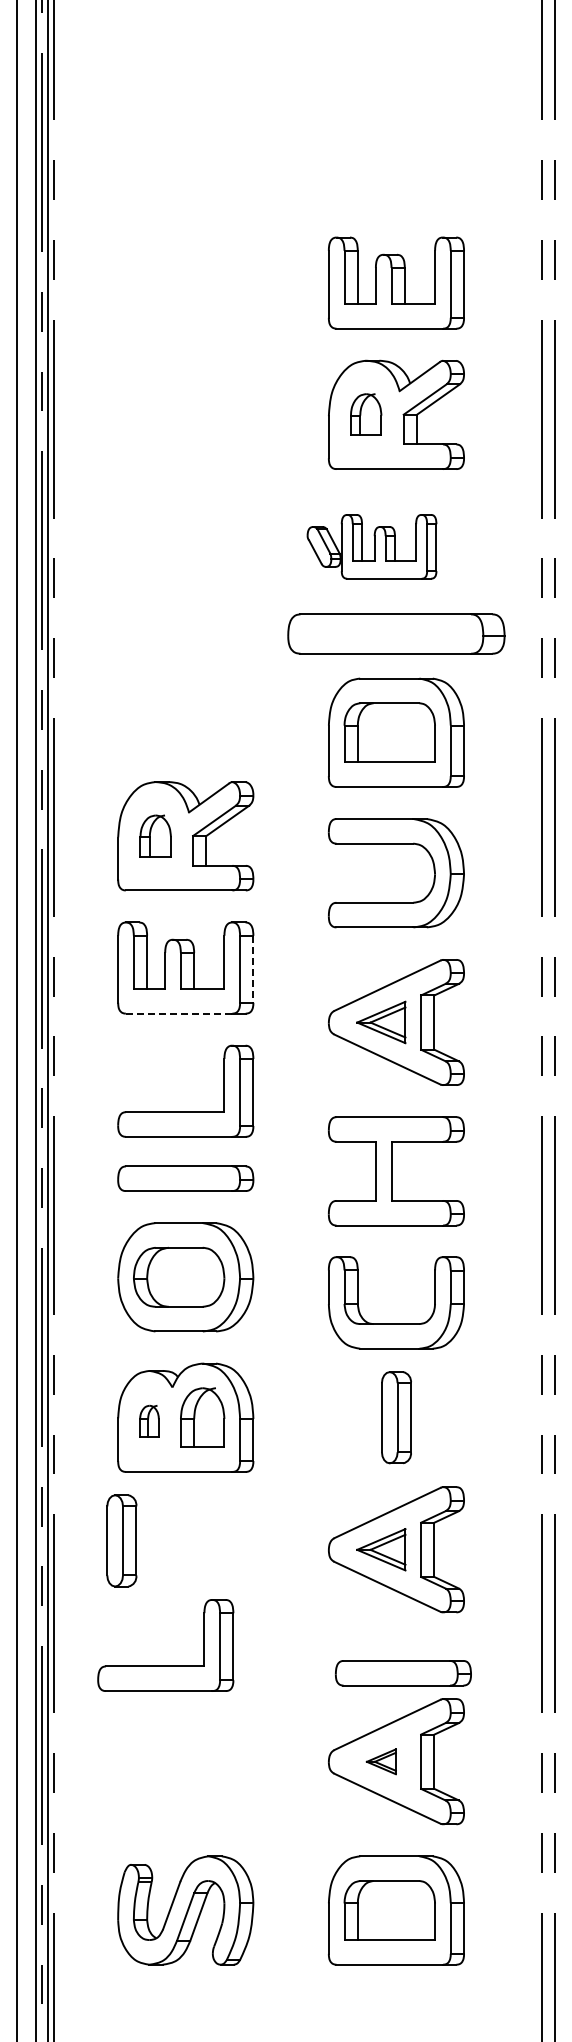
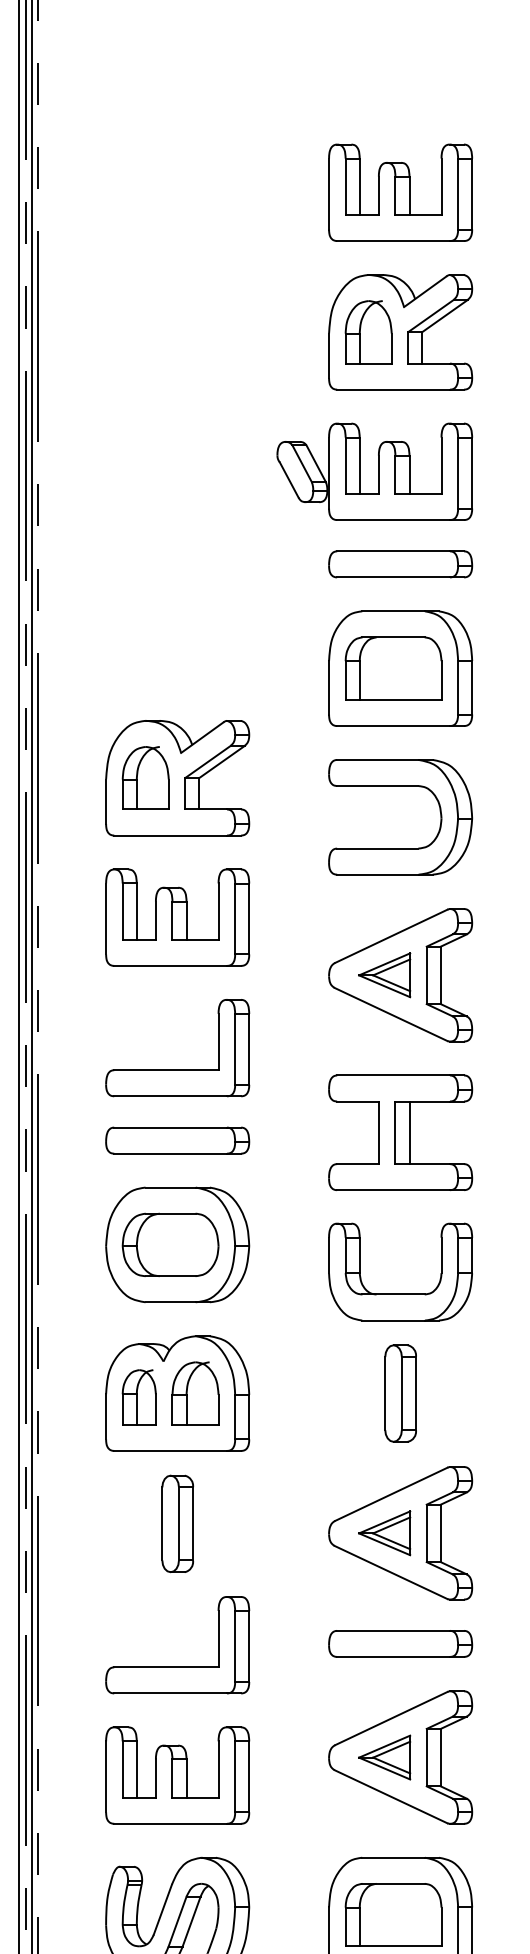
part: (365, 414) -> (367, 331), size x1.43
part: (371, 546) -> (374, 471), size x1.43
part: (396, 634) -> (400, 564), size x0.62
part: (155, 835) -> (145, 777), size x1.43
line: (253, 969) -> (249, 919), dashed -> solid
line: (178, 1013) -> (169, 965), dashed -> solid
line: (404, 1170) -> (409, 1131), added
part: (149, 1420) -> (139, 1396), size x1.67
part: (121, 1540) -> (177, 1523), moved
part: (165, 1665) -> (177, 1666), moved
part: (403, 1673) -> (400, 1644), moved
part: (381, 1761) -> (384, 1757), size x1.67
part: (185, 1778) -> (177, 1775), added

